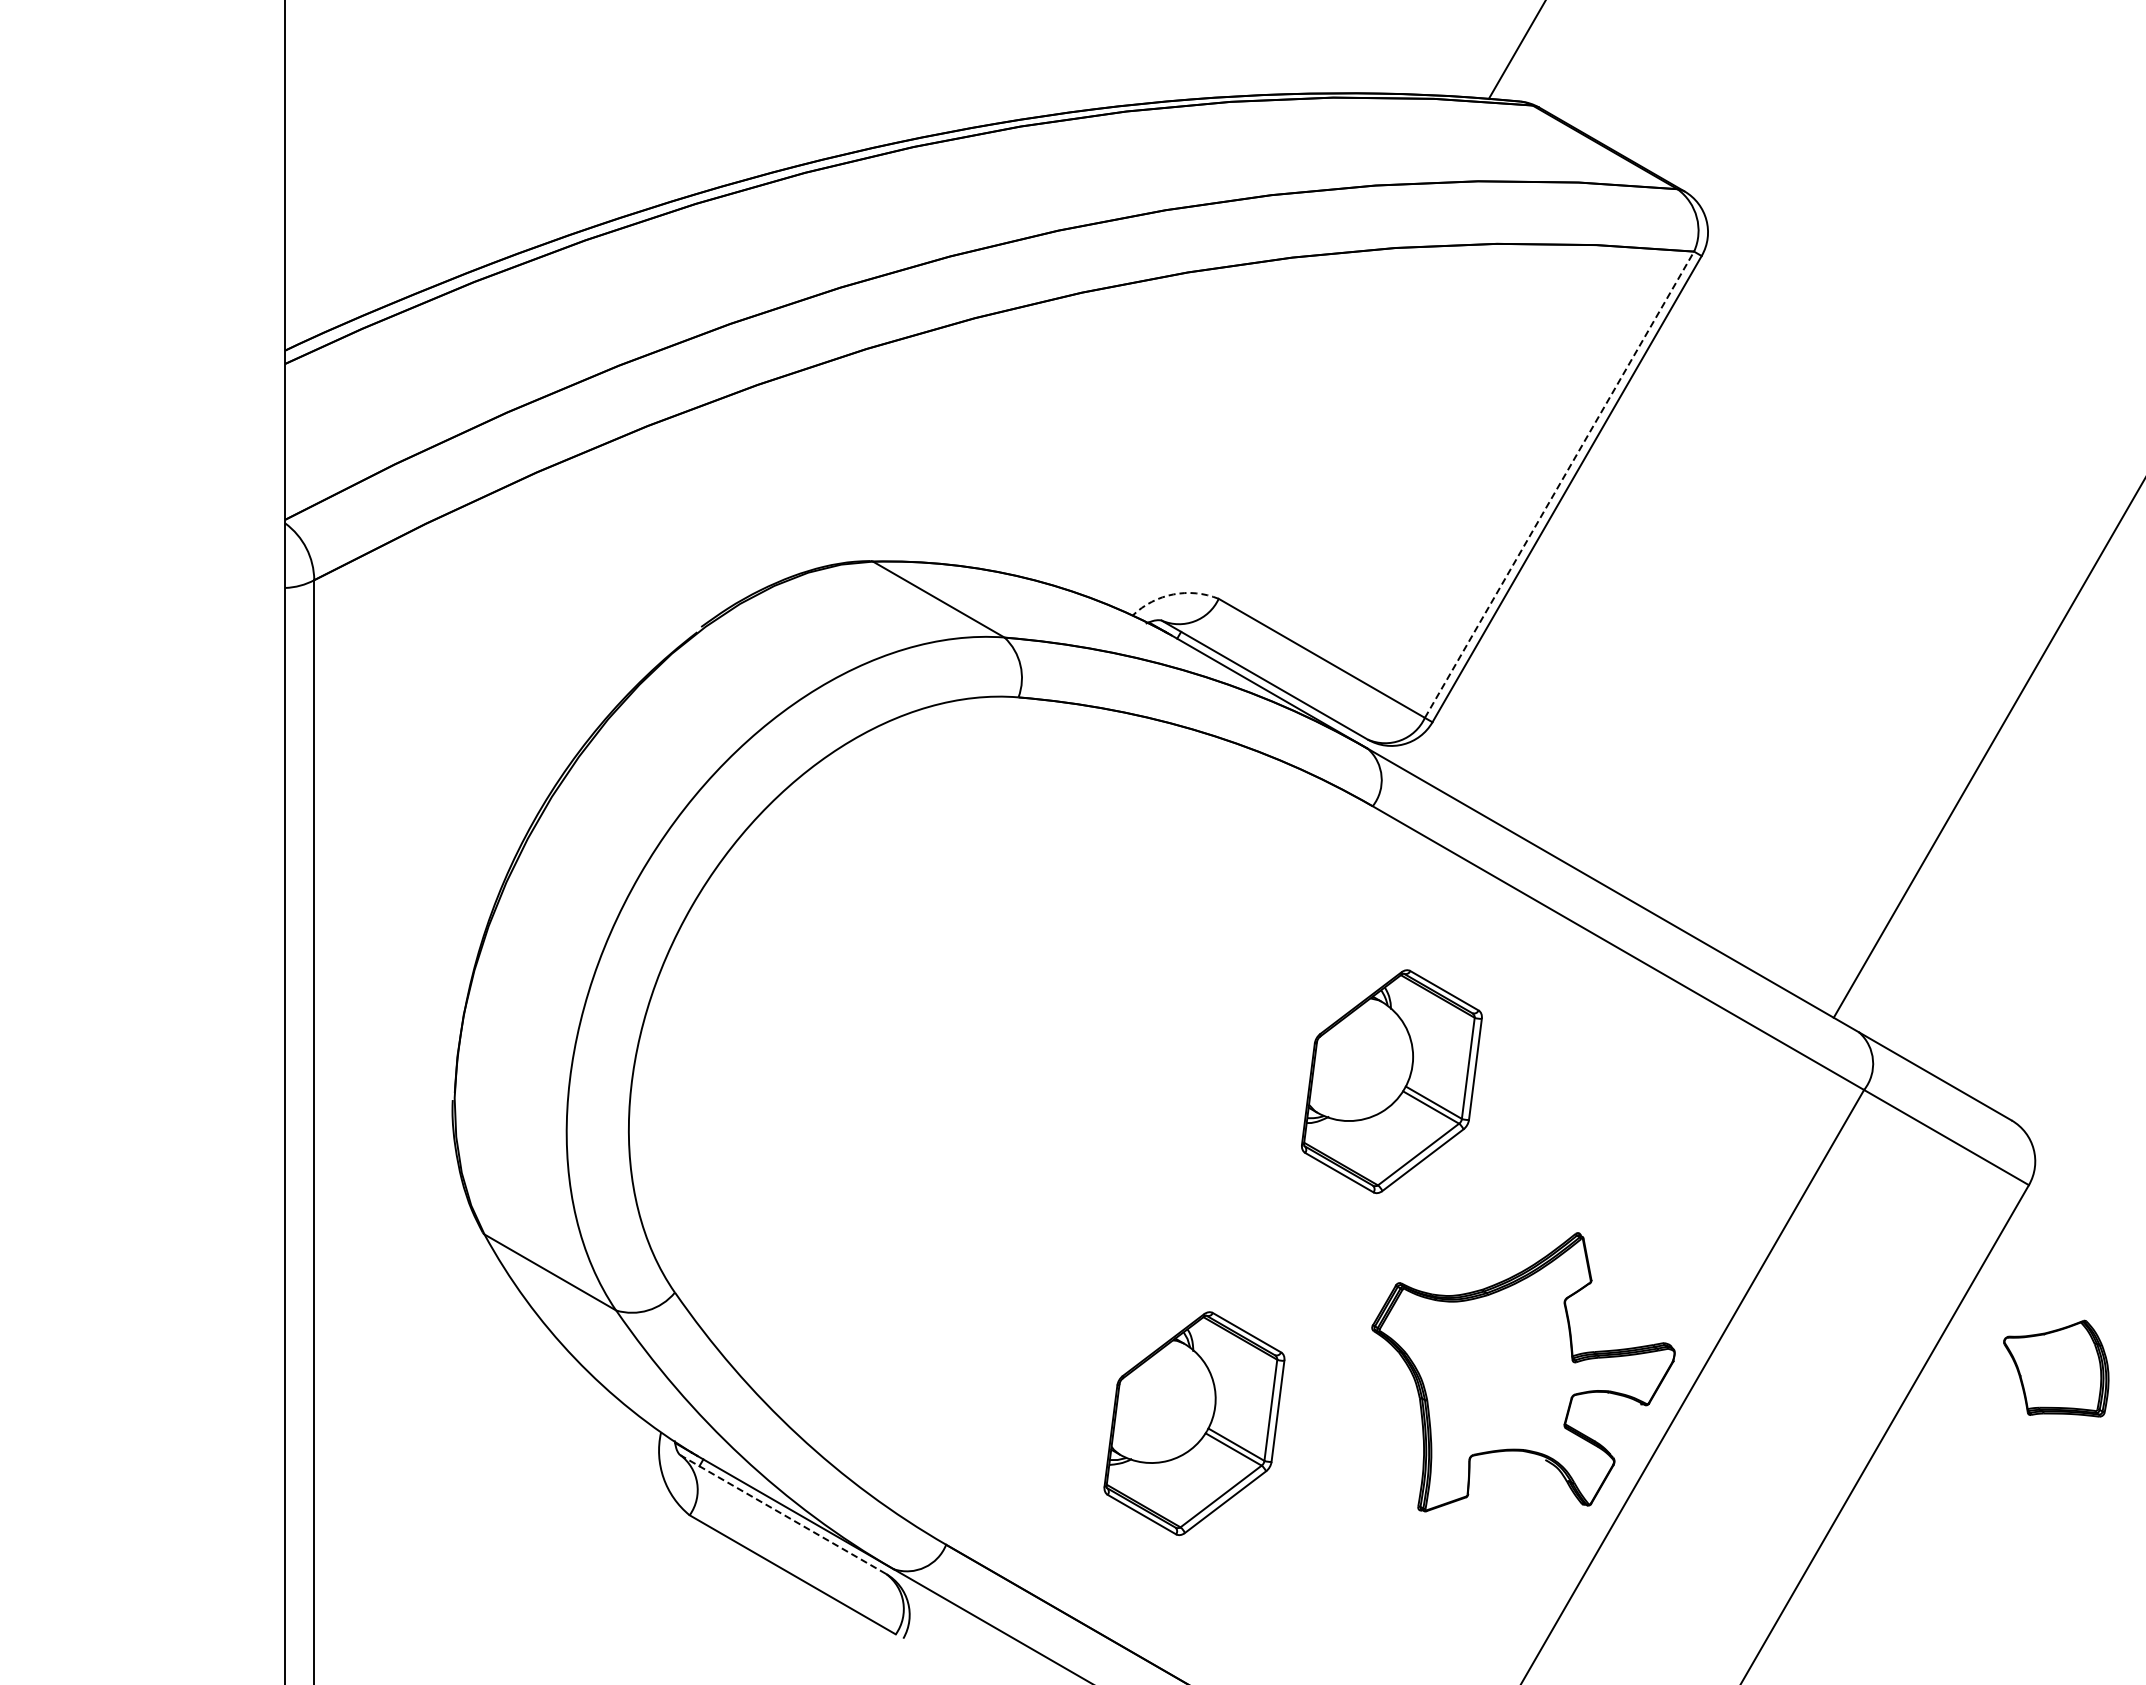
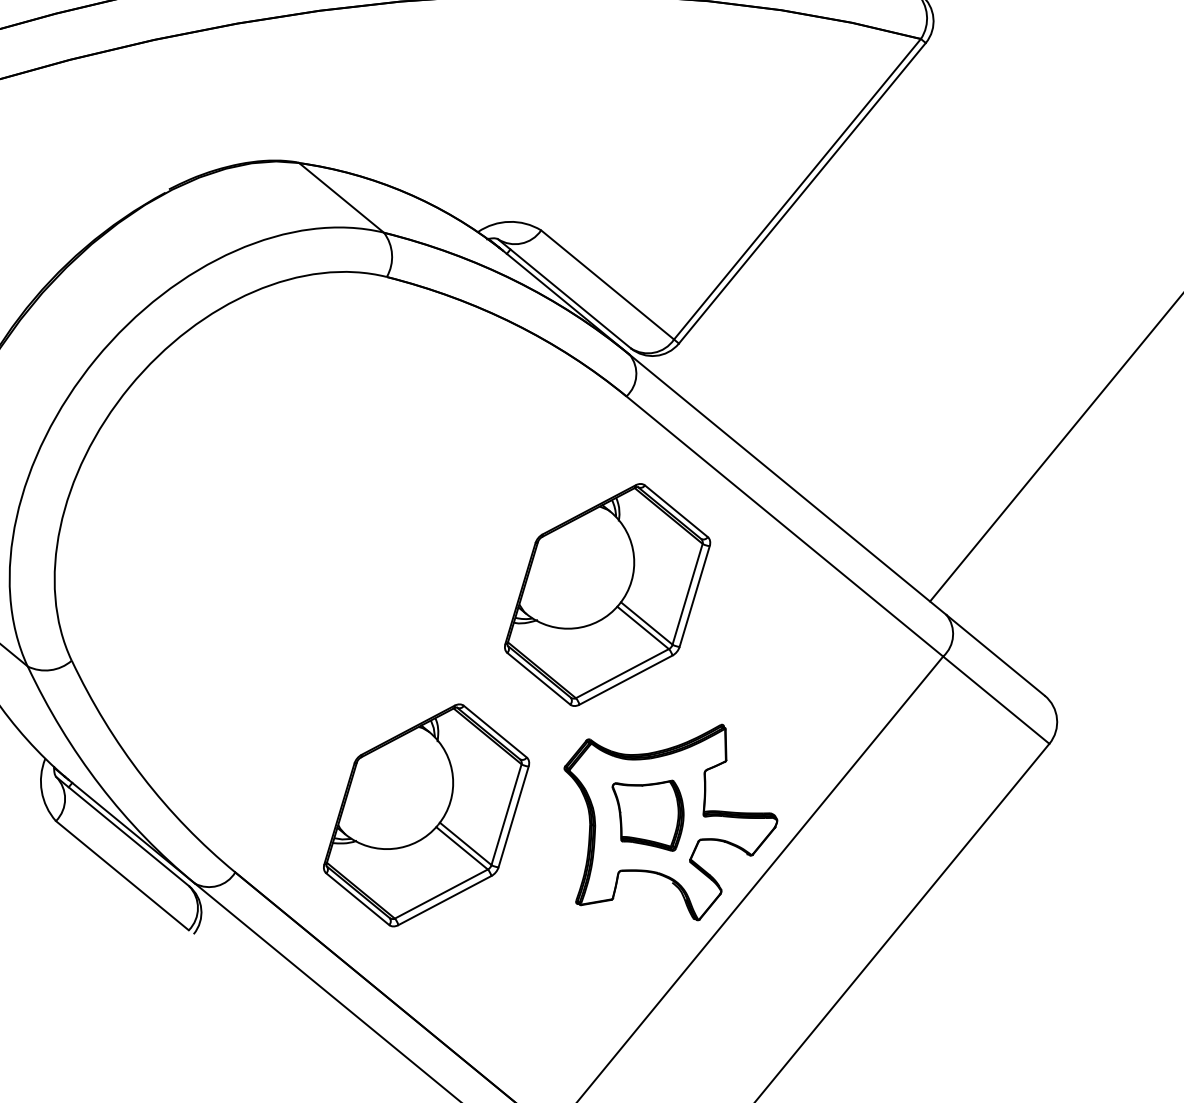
line: (1559, 484) -> (797, 189), dashed -> solid
arc: (1173, 594) -> (509, 221), dashed -> solid
part: (1391, 1081) -> (607, 594), size x1.43
part: (2056, 1368) -> (646, 811), moved
part: (1194, 1423) -> (426, 815), size x1.43
line: (782, 1514) -> (122, 831), dashed -> solid

